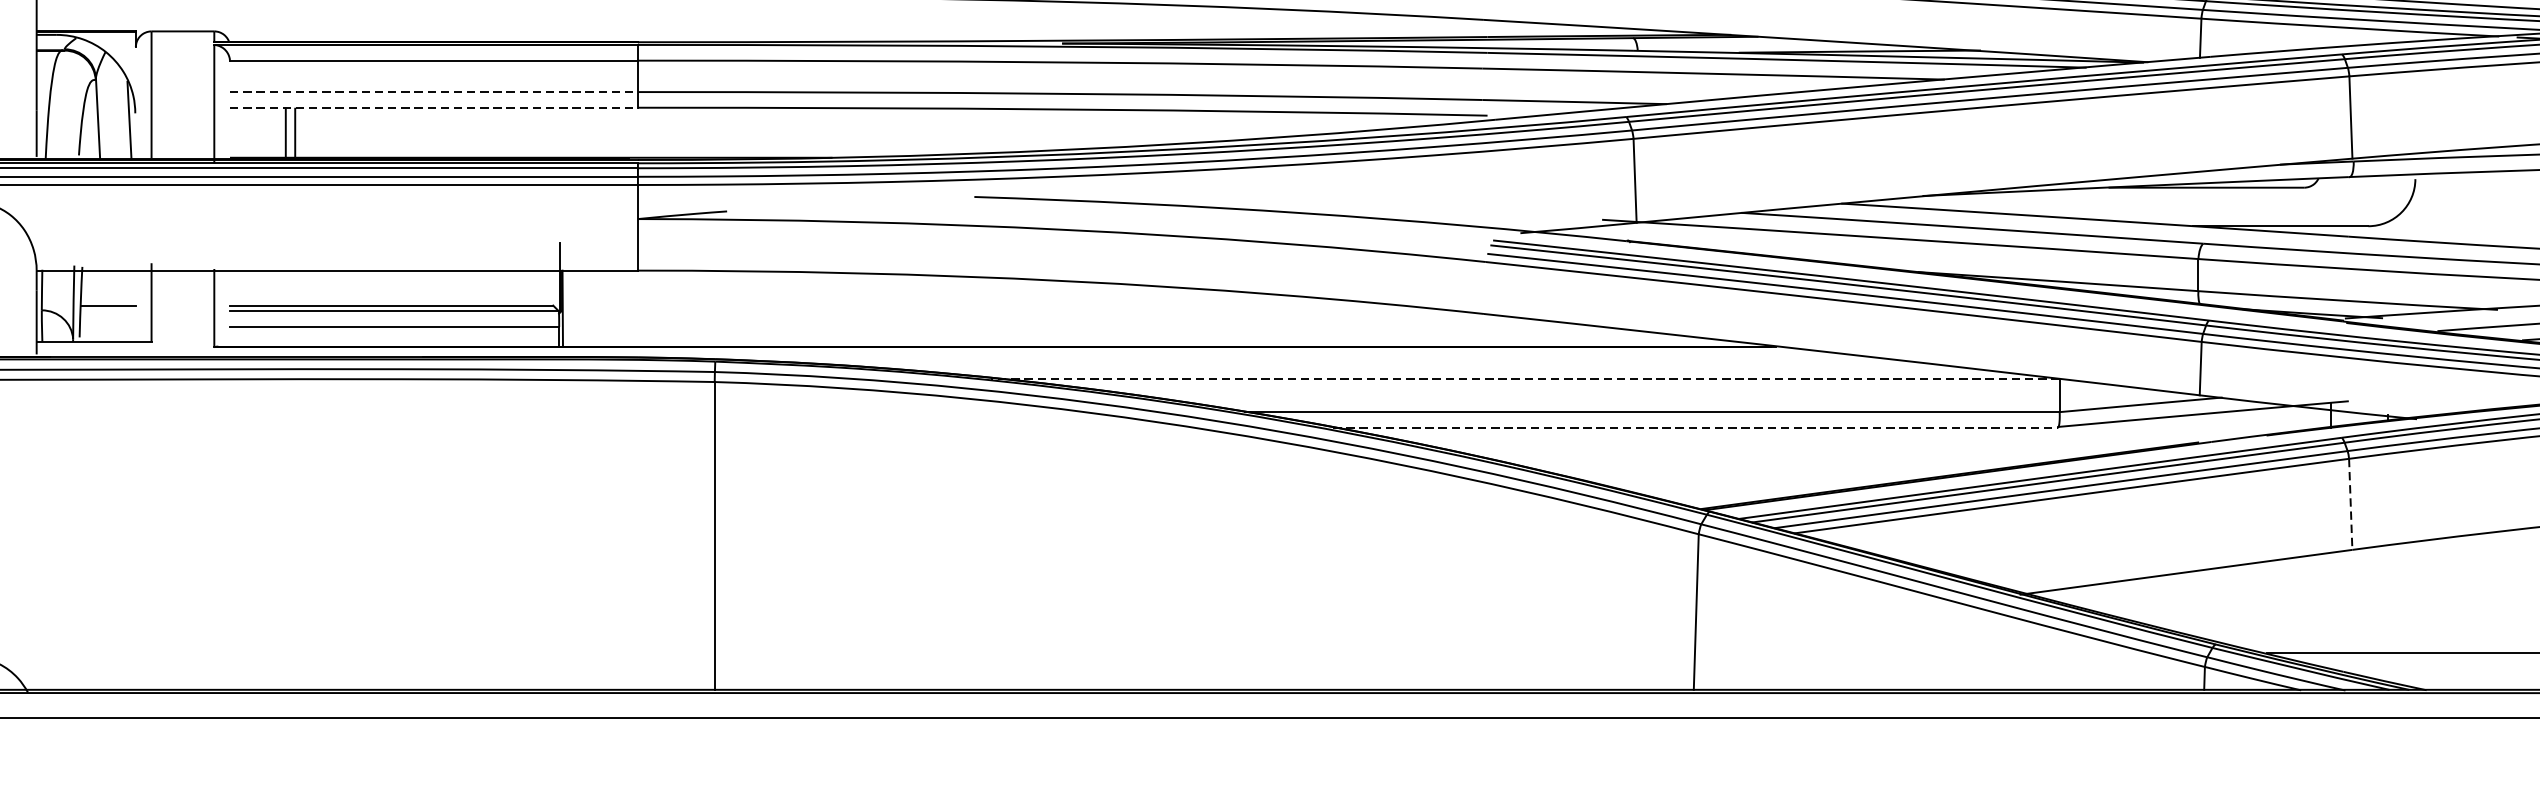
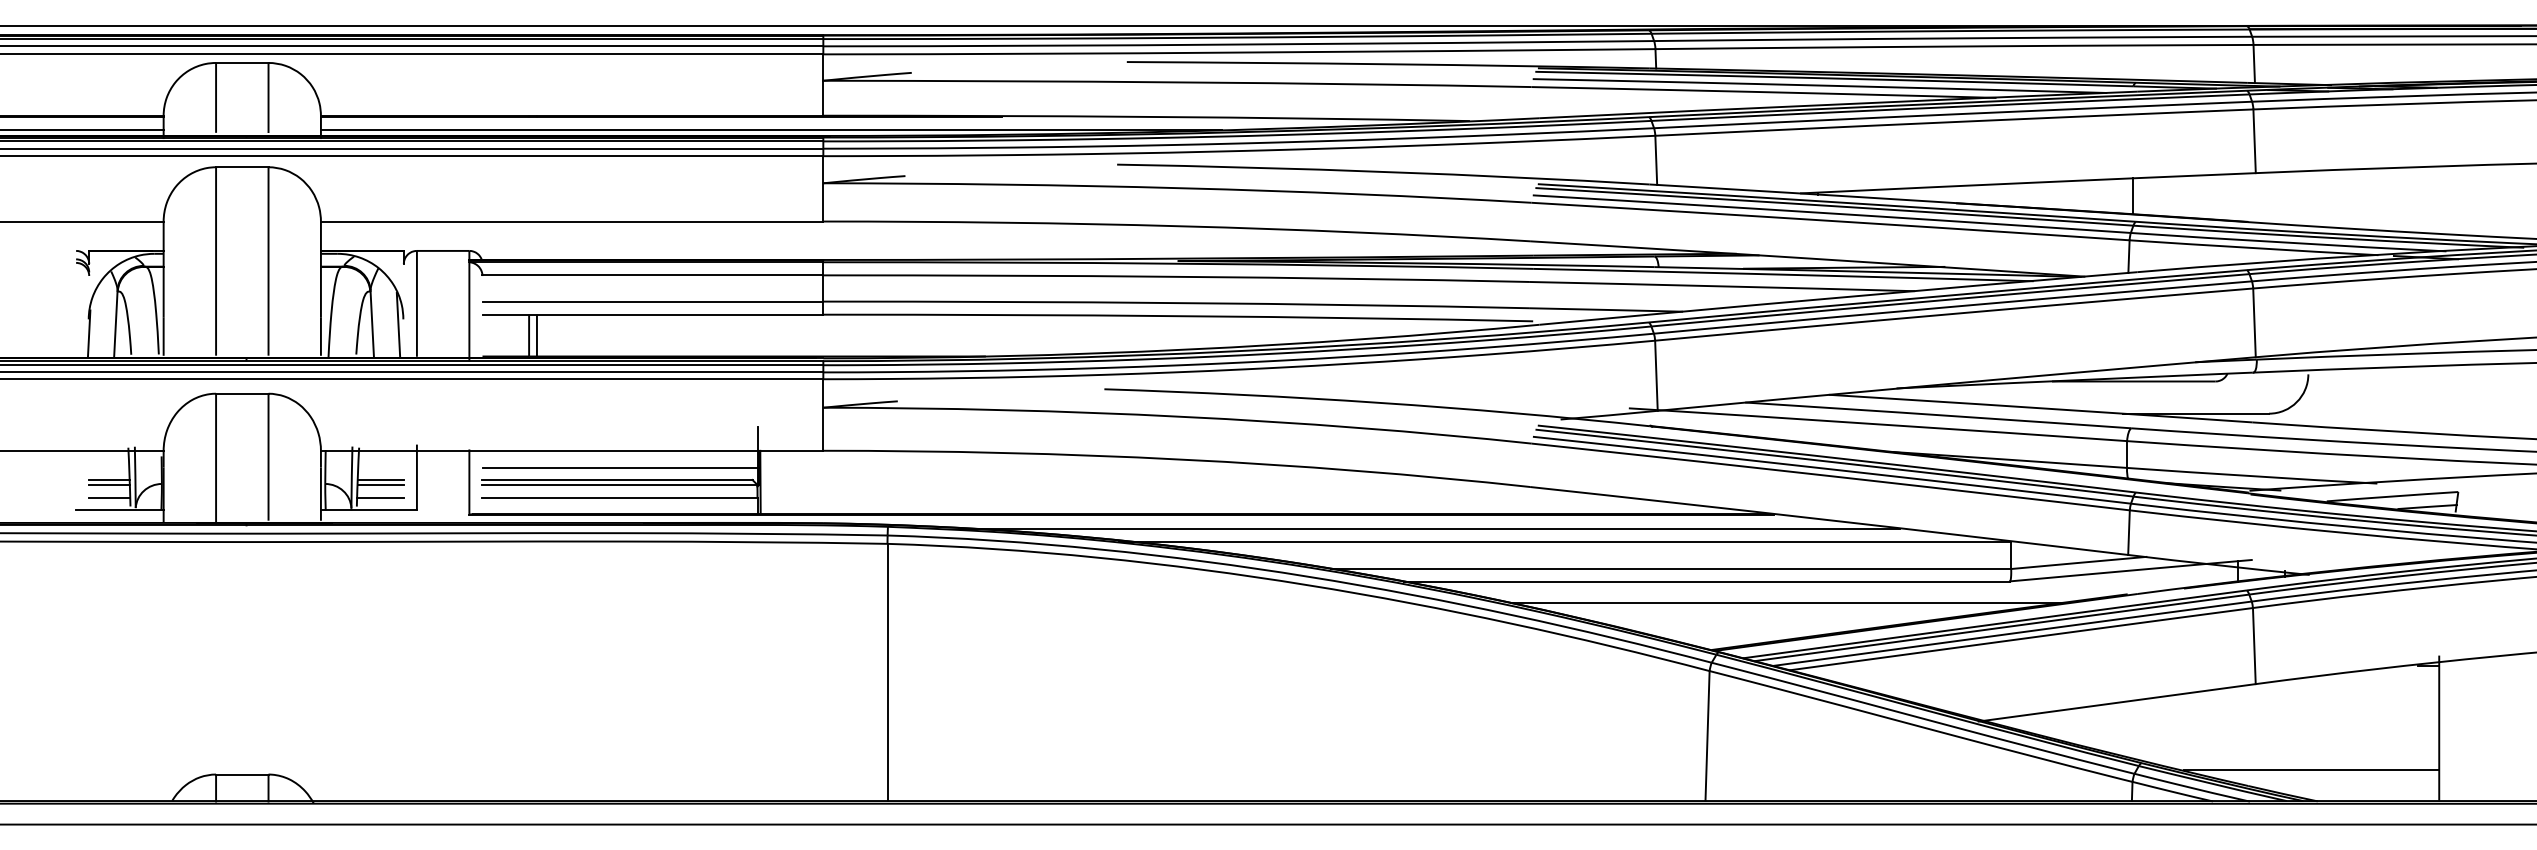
line: (434, 91) -> (653, 301), dashed -> solid
line: (434, 107) -> (653, 314), dashed -> solid
line: (395, 290) -> (620, 467), added
line: (107, 310) -> (380, 484), added
line: (107, 326) -> (380, 497), added
line: (1363, 364) -> (1429, 529), added
line: (1525, 379) -> (1564, 541), dashed -> solid
line: (1695, 427) -> (1706, 581), dashed -> solid
line: (1790, 452) -> (1786, 602), added
line: (2350, 504) -> (2254, 646), dashed -> solid

